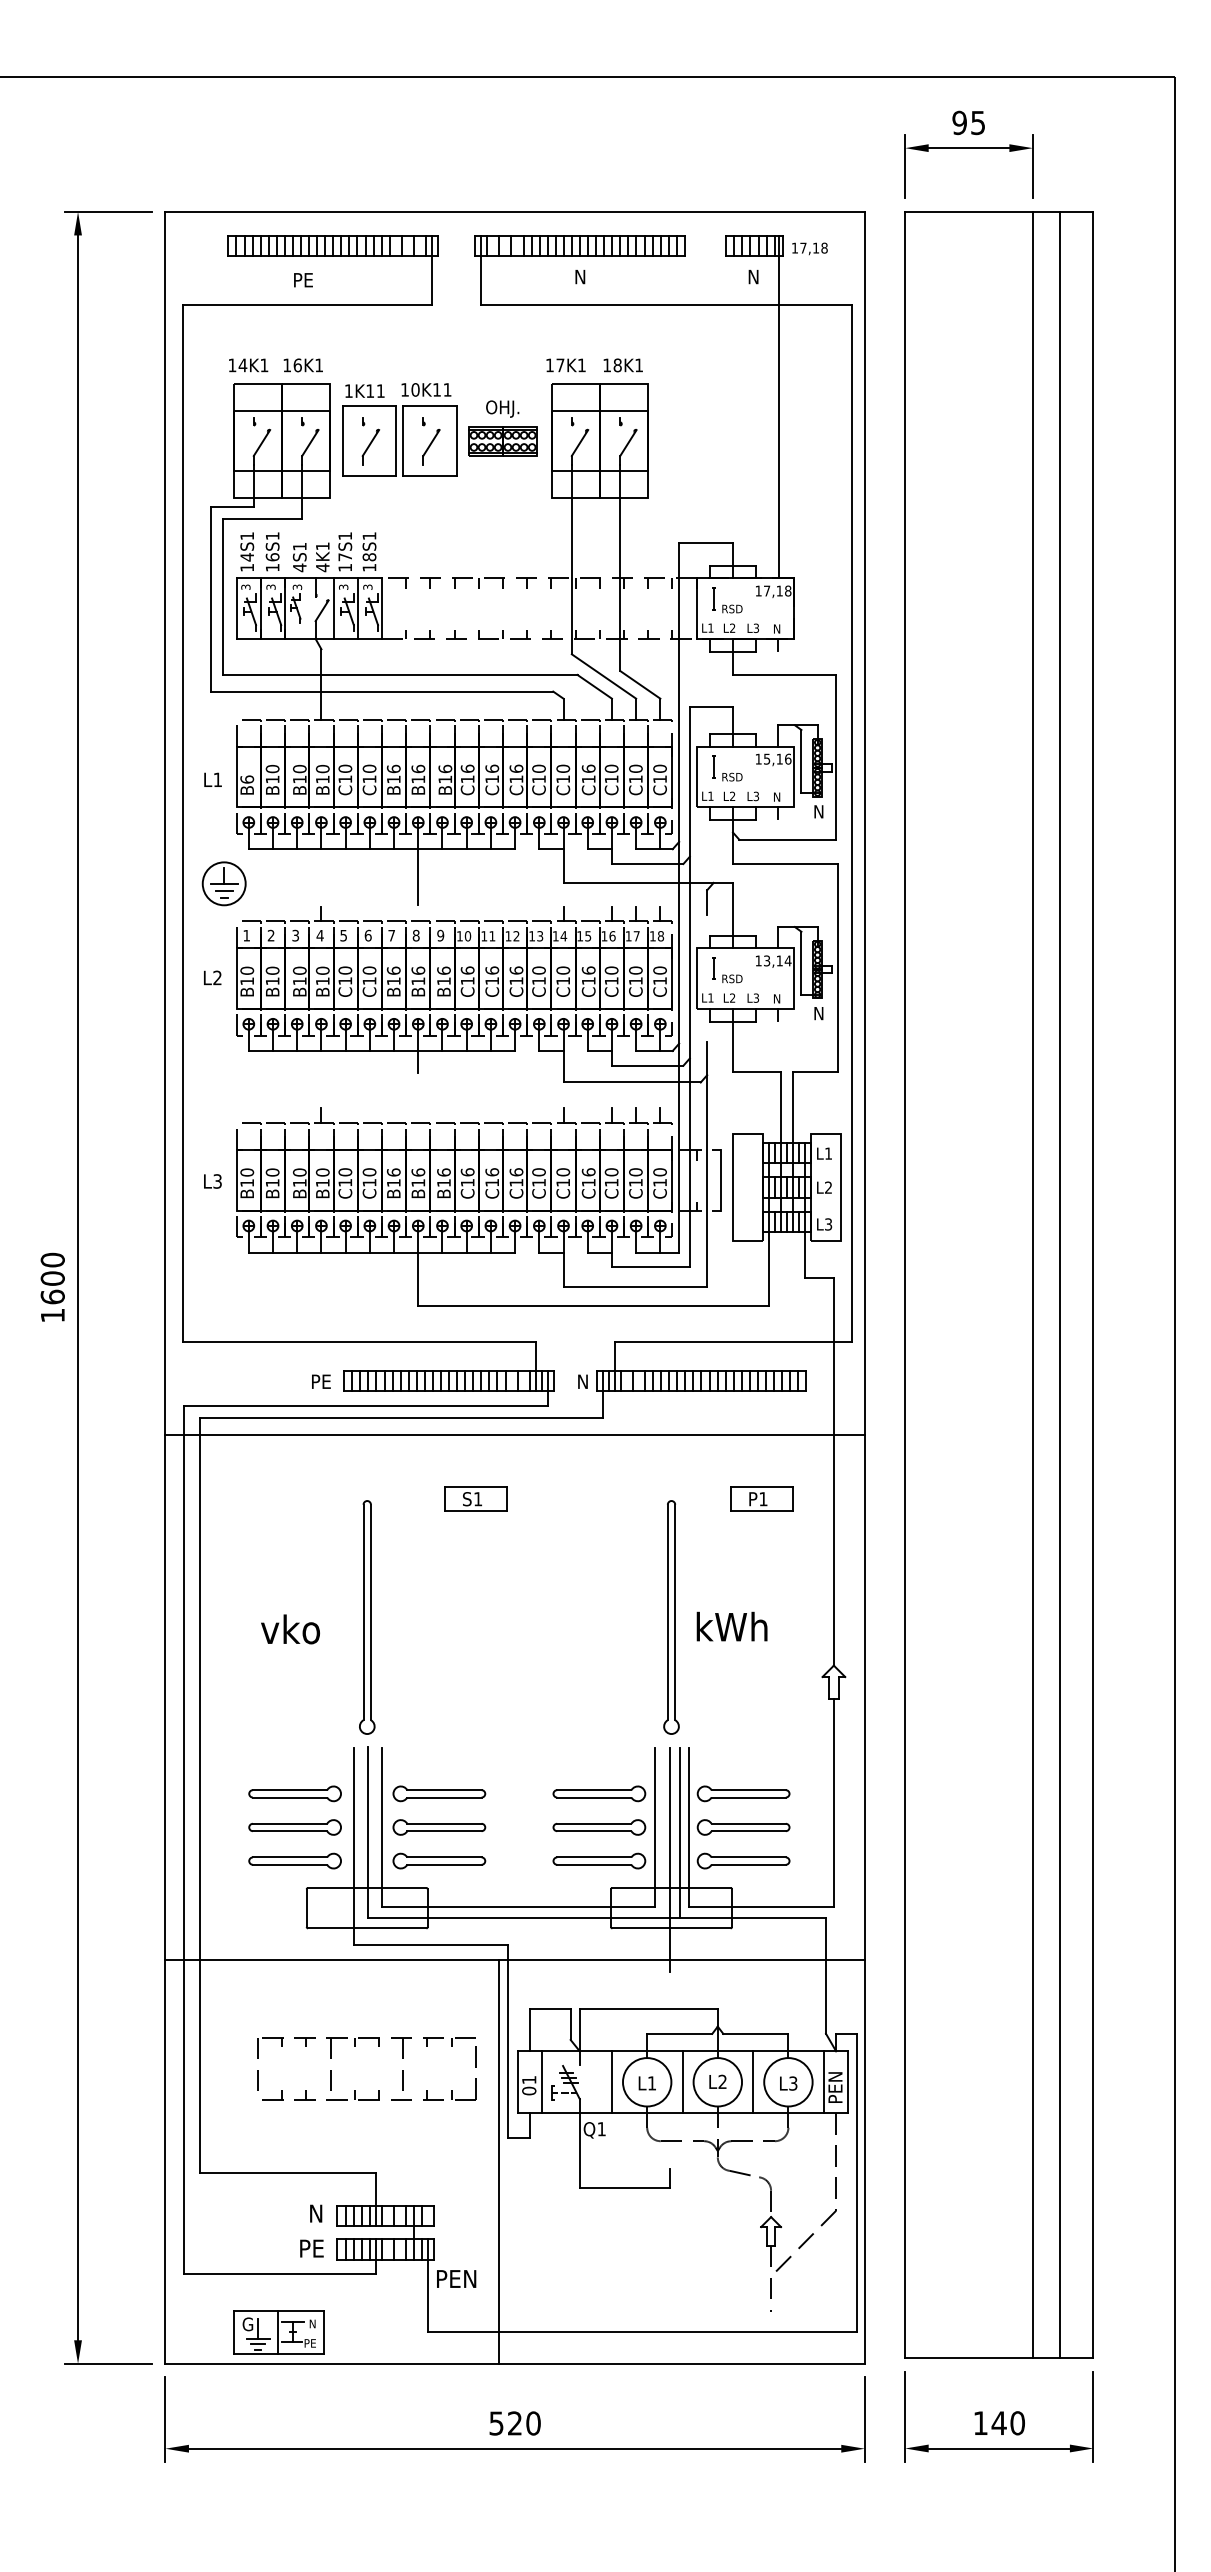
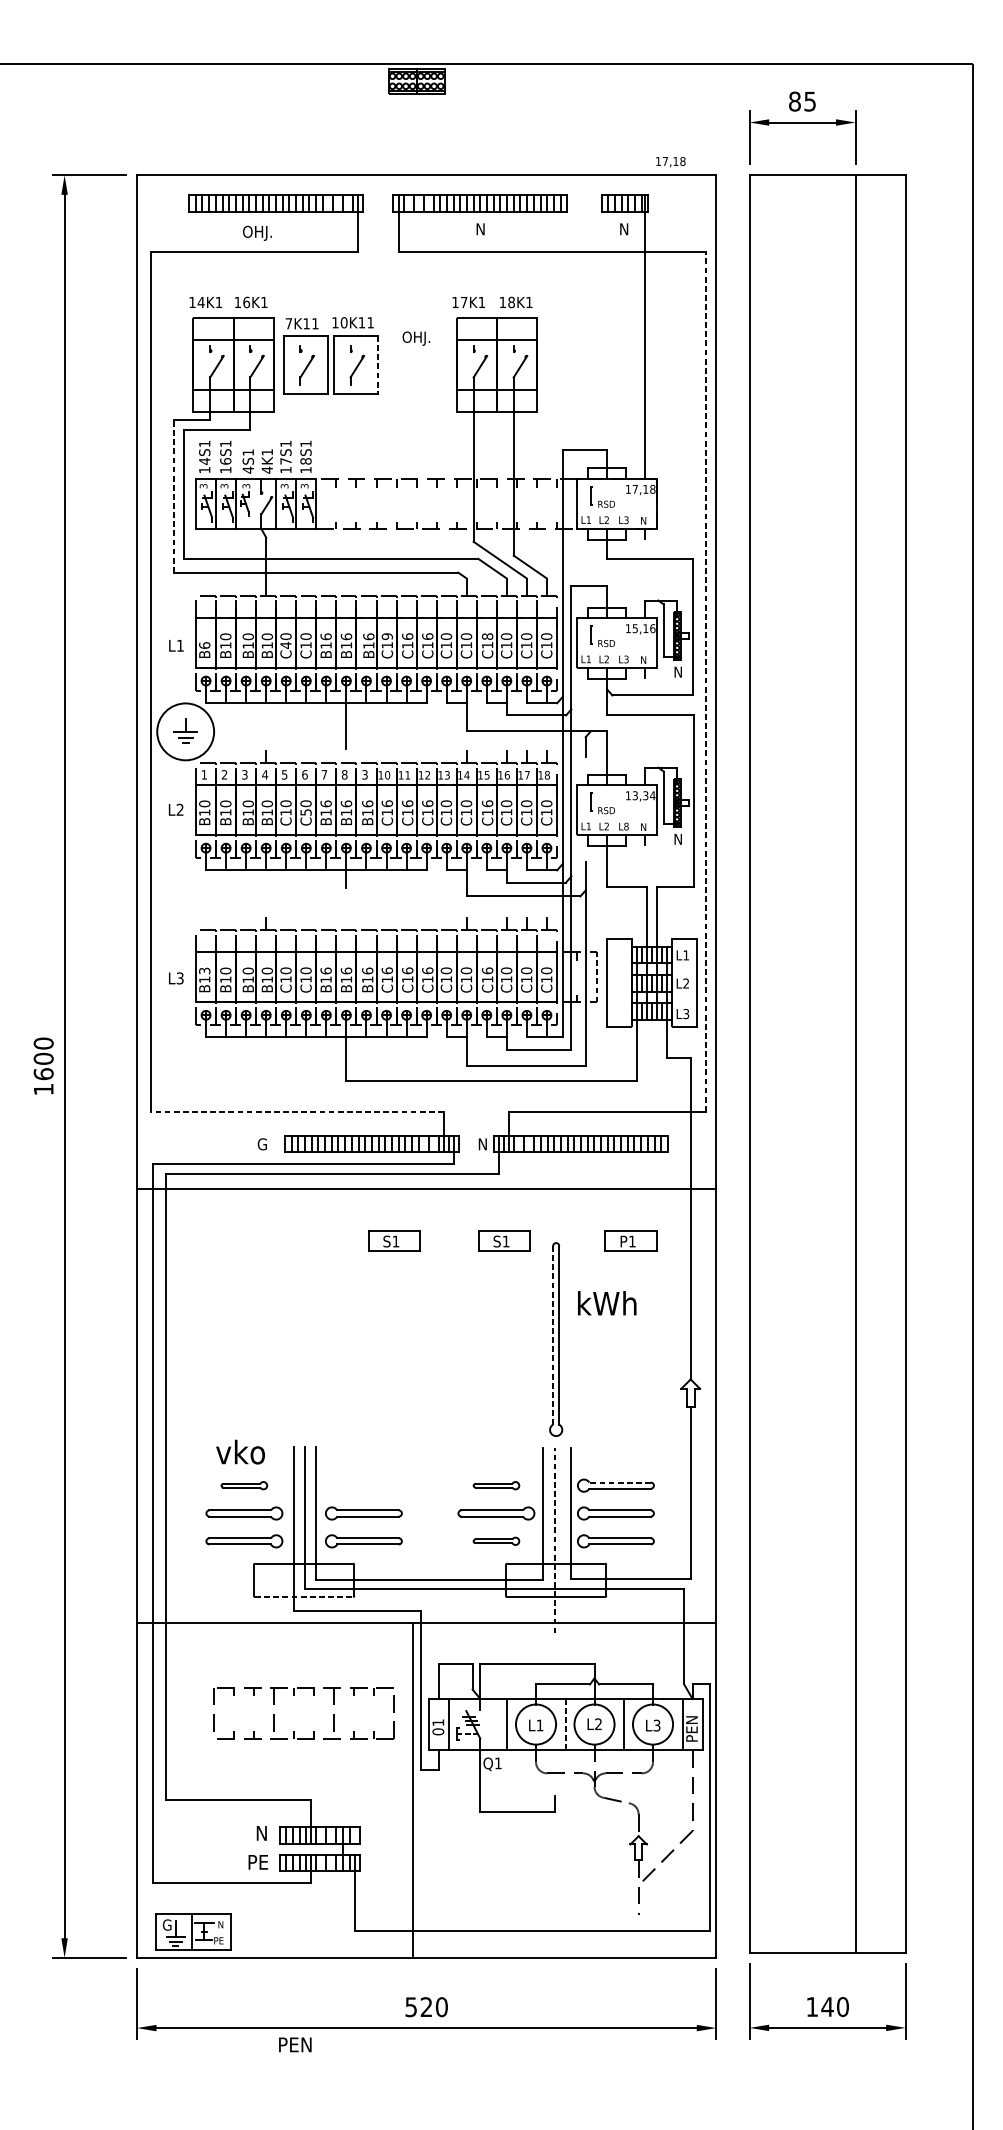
text: (959, 123) -> (794, 102), 95 -> 85
text: (809, 248) -> (670, 161), moved
text: (310, 281) -> (257, 232), PE -> OHJ.
text: (348, 390) -> (288, 323), 1K11 -> 7K11
line: (456, 441) -> (378, 365), solid -> dashed
part: (502, 441) -> (416, 81), moved
line: (210, 599) -> (174, 496), solid -> dashed
text: (467, 768) -> (387, 636), C16 -> C19
text: (588, 768) -> (487, 636), C16 -> C18
text: (345, 779) -> (286, 645), C10 -> C40
line: (852, 823) -> (706, 681), solid -> dashed
circle: (223, 883) -> (185, 731), size x1.6
text: (440, 935) -> (364, 774), 9 -> 3
text: (779, 960) -> (645, 795), 13,14 -> 13,34
text: (369, 981) -> (306, 812), C10 -> C50
text: (756, 997) -> (626, 826), L3 -> L8
text: (247, 1172) -> (204, 970), B10 -> B13
line: (720, 1179) -> (596, 976), solid -> dashed
line: (1059, 1284) -> (877, 1063), removed
line: (359, 1342) -> (297, 1111), solid -> dashed
text: (320, 1381) -> (265, 1144), PE -> G
part: (608, 1498) -> (503, 1241), added
line: (667, 1612) -> (552, 1335), solid -> dashed
part: (367, 1617) -> (304, 1339), removed
text: (731, 1626) -> (606, 1303), moved
text: (290, 1629) -> (240, 1452), moved
line: (748, 1790) -> (619, 1482), solid -> dashed
part: (294, 1793) -> (243, 1485), size x0.6
part: (439, 1793) -> (364, 1485), removed
part: (599, 1793) -> (496, 1485), size x0.6
line: (679, 1833) -> (562, 1518), removed
part: (599, 1860) -> (496, 1540), size x0.6
line: (670, 1860) -> (555, 1540), solid -> dashed
line: (367, 1928) -> (304, 1597), solid -> dashed
line: (682, 2082) -> (565, 1724), solid -> dashed
text: (456, 2278) -> (295, 2044), moved
part: (278, 2332) -> (192, 1931), moved

